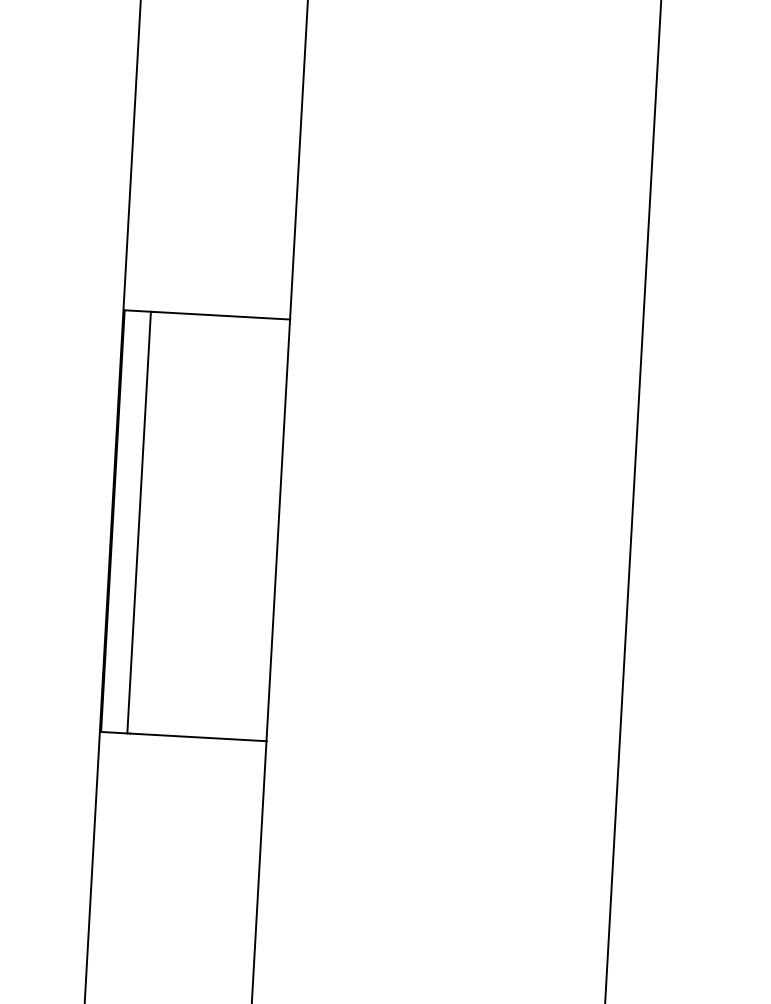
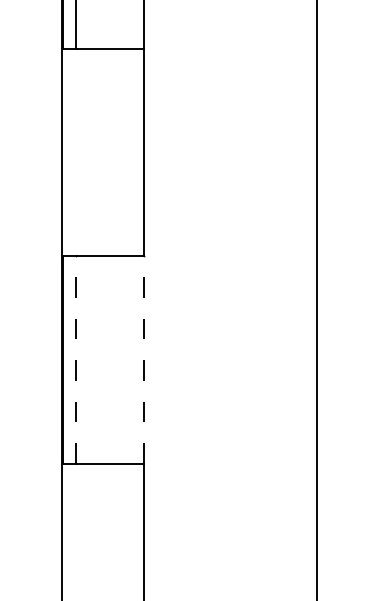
line: (139, 523) -> (75, 360), solid -> dashed
line: (279, 531) -> (144, 360), solid -> dashed

